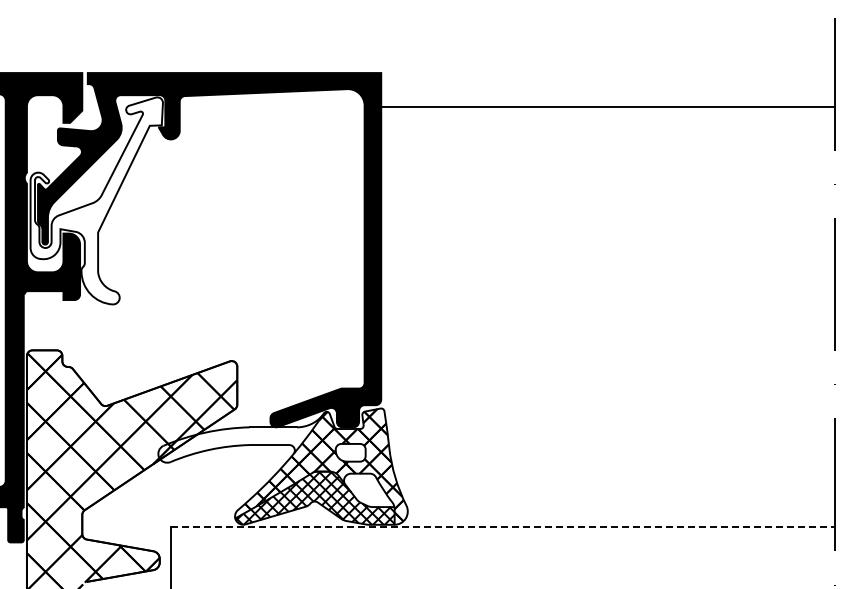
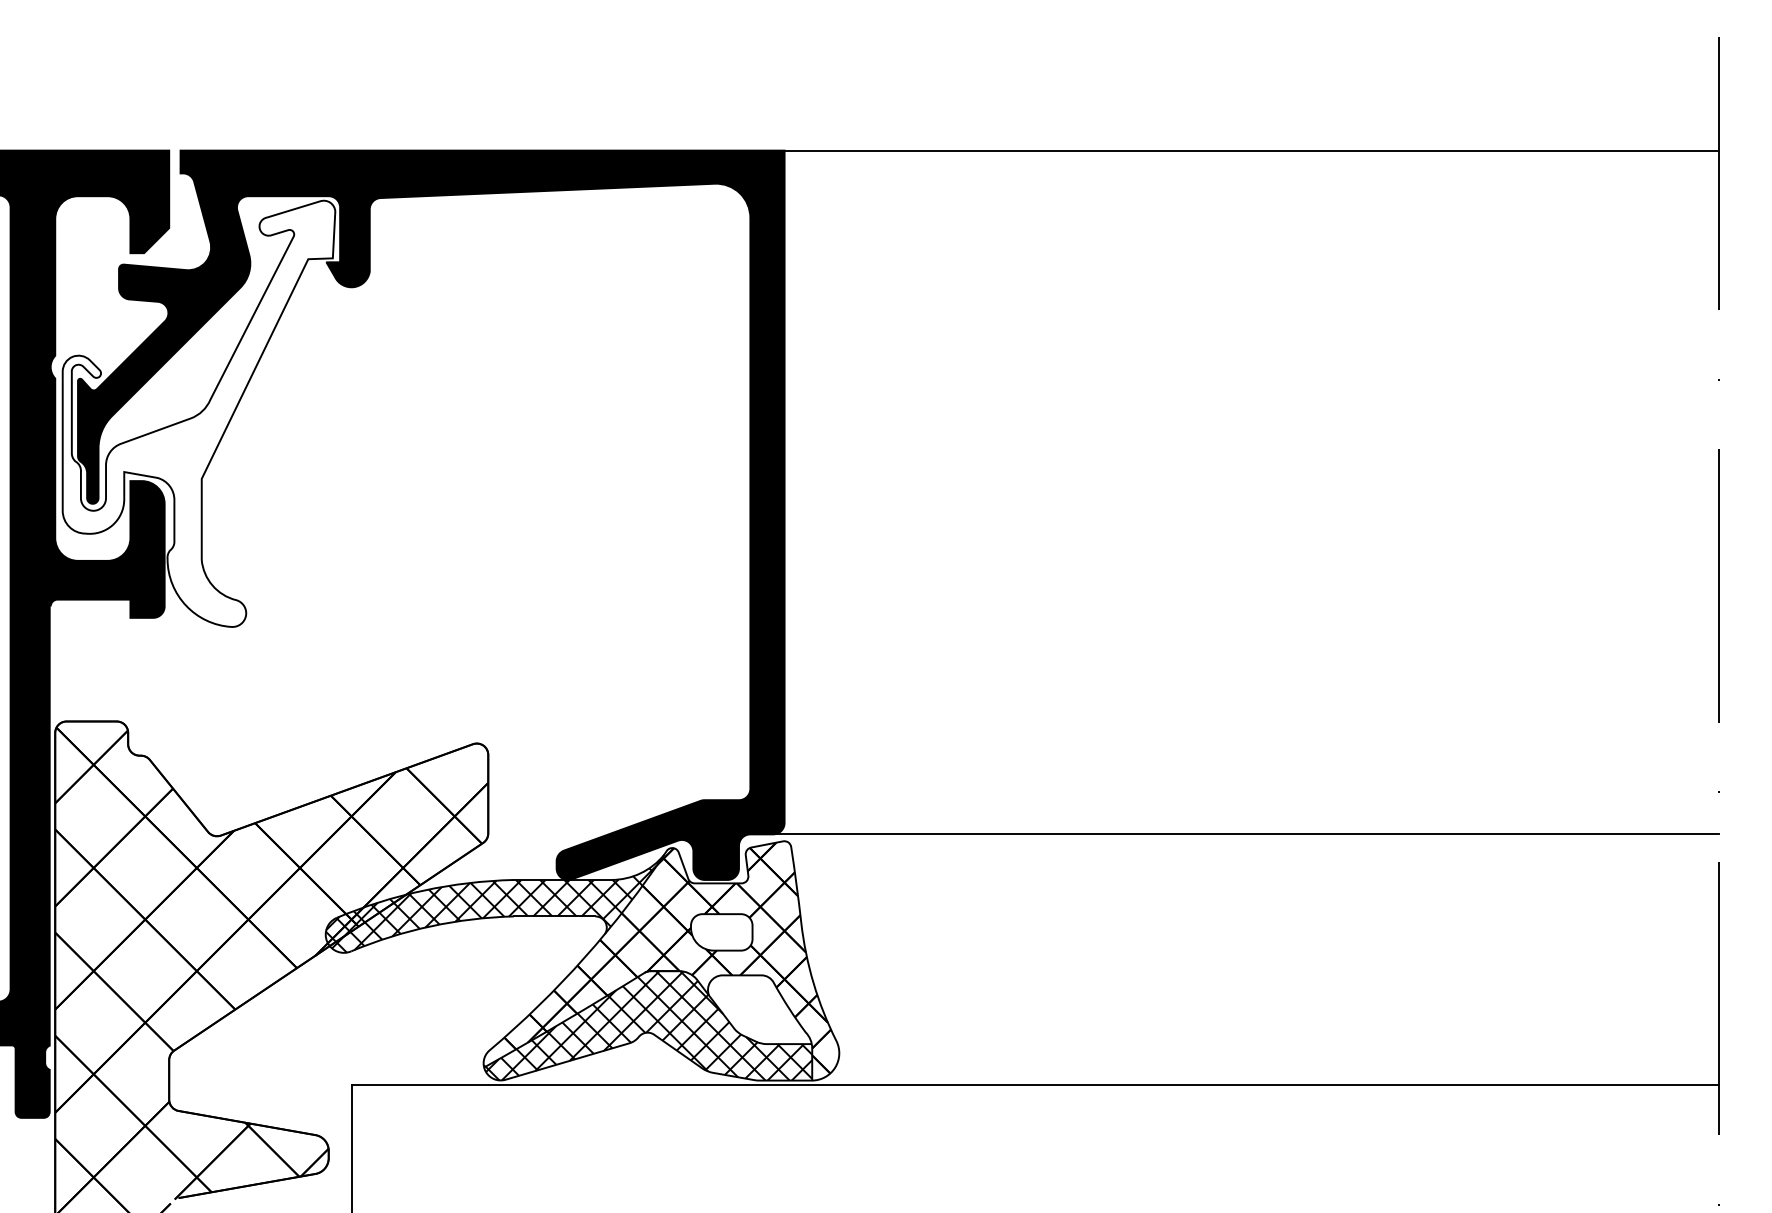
line: (608, 107) -> (1252, 151), moved
line: (605, 405) -> (1246, 835), added
hatch: (239, 439) -> (492, 904), added
line: (503, 526) -> (1036, 1084), dashed -> solid

